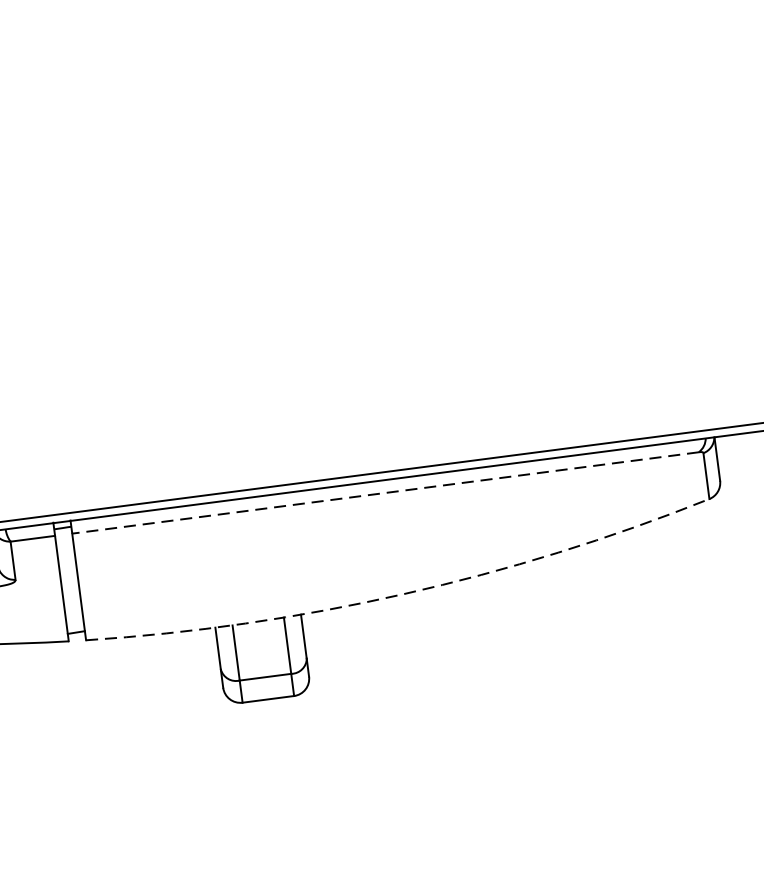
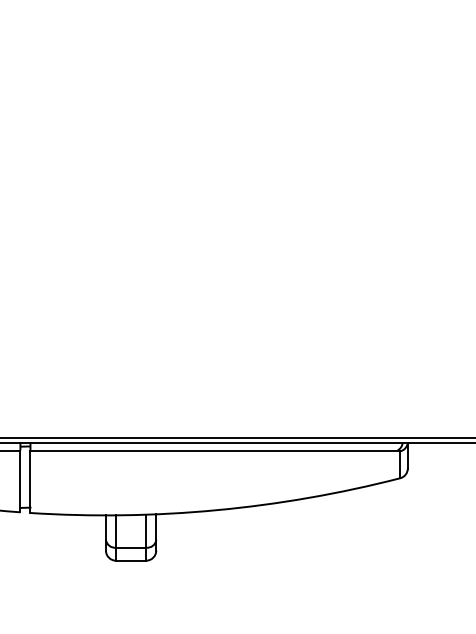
line: (386, 492) -> (214, 450), dashed -> solid
arc: (402, 594) -> (216, 510), dashed -> solid

